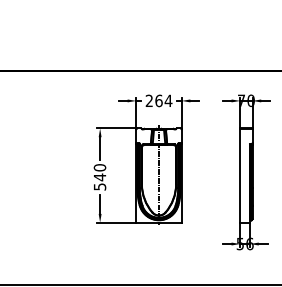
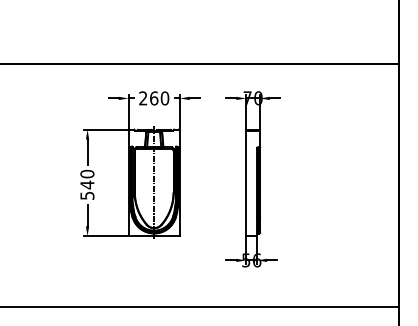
text: (168, 100) -> (164, 98), 264 -> 260

